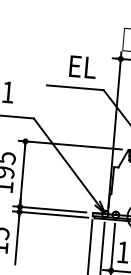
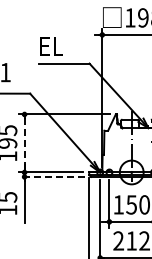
text: (82, 66) -> (51, 46), moved
line: (22, 174) -> (24, 143), solid -> dashed
line: (50, 213) -> (51, 176), solid -> dashed

